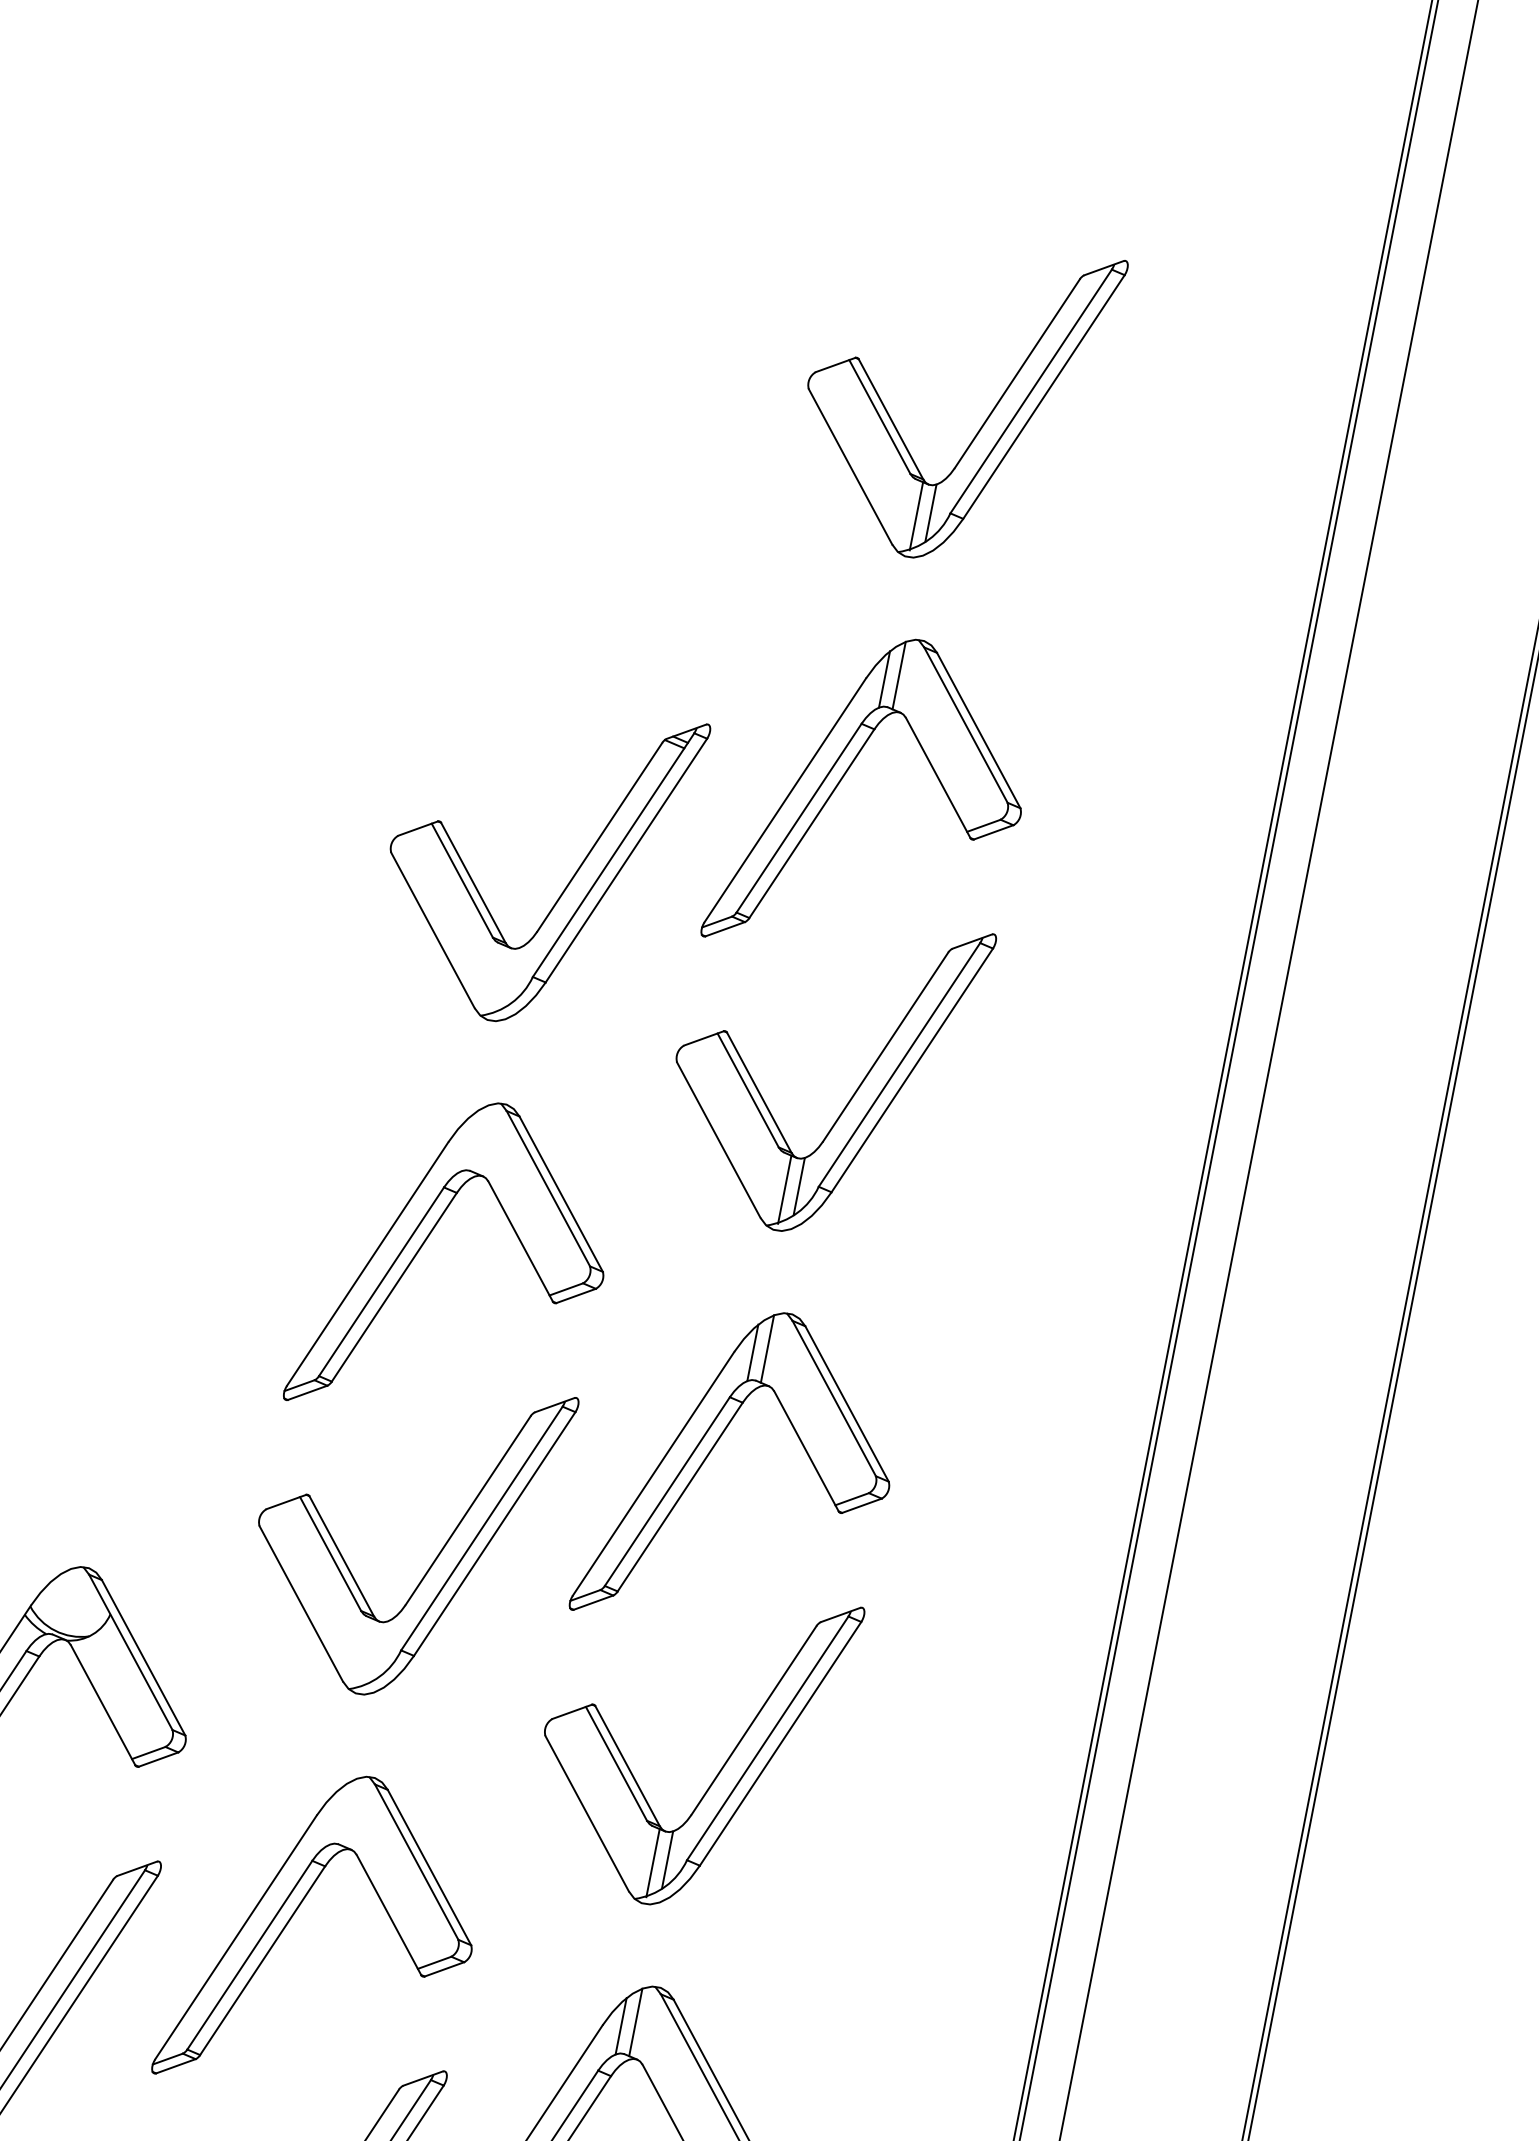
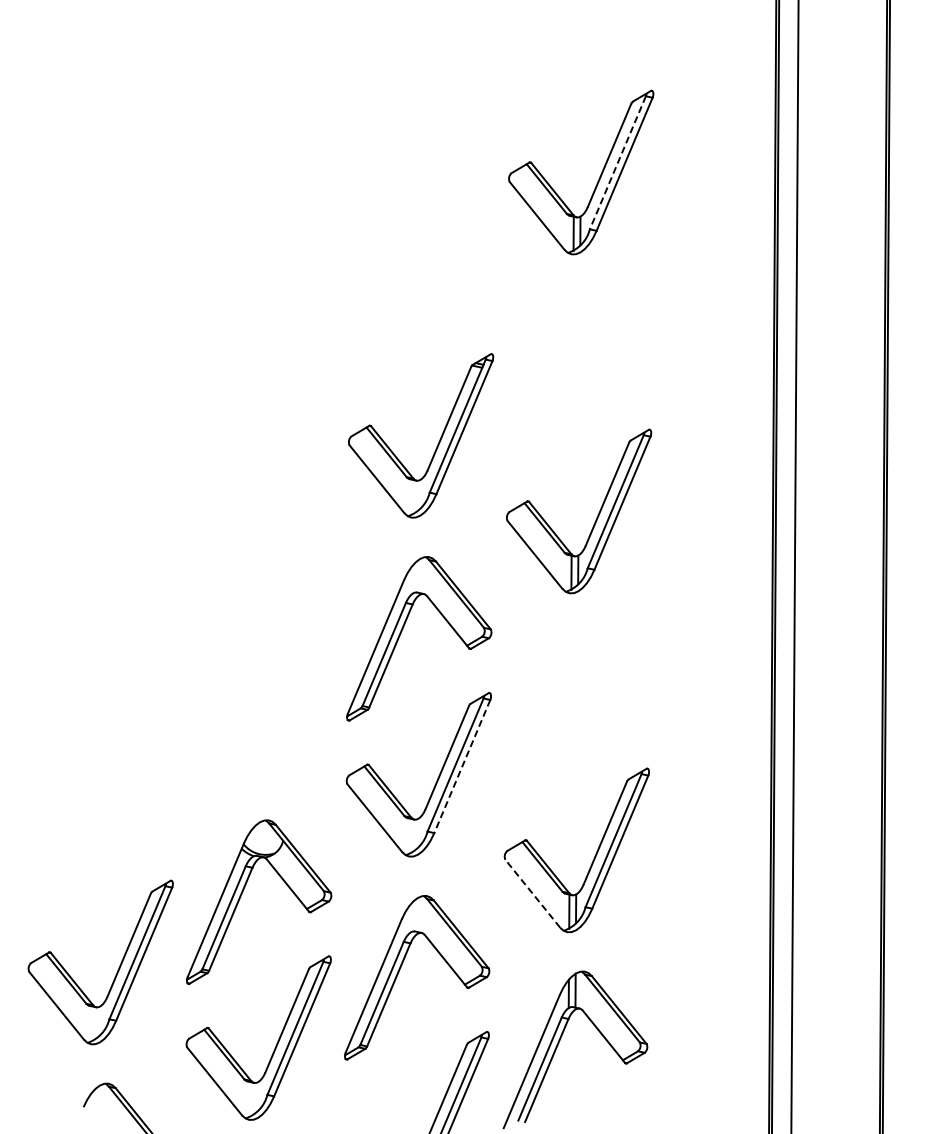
line: (1030, 392) -> (617, 163), solid -> dashed
part: (846, 776) -> (563, 366), removed
part: (712, 1453) -> (560, 707), removed
line: (495, 1534) -> (462, 766), solid -> dashed
line: (586, 1812) -> (532, 893), solid -> dashed

